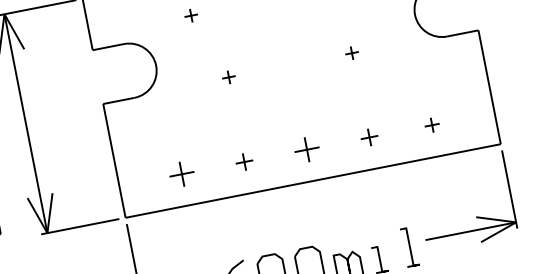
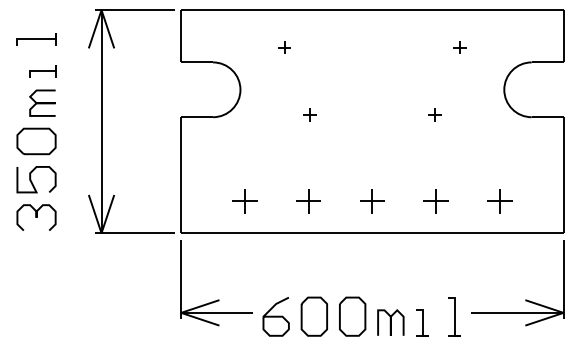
part: (431, 125) -> (499, 201), size x1.67
part: (369, 137) -> (435, 201), size x1.43
part: (244, 162) -> (308, 201), size x1.43

